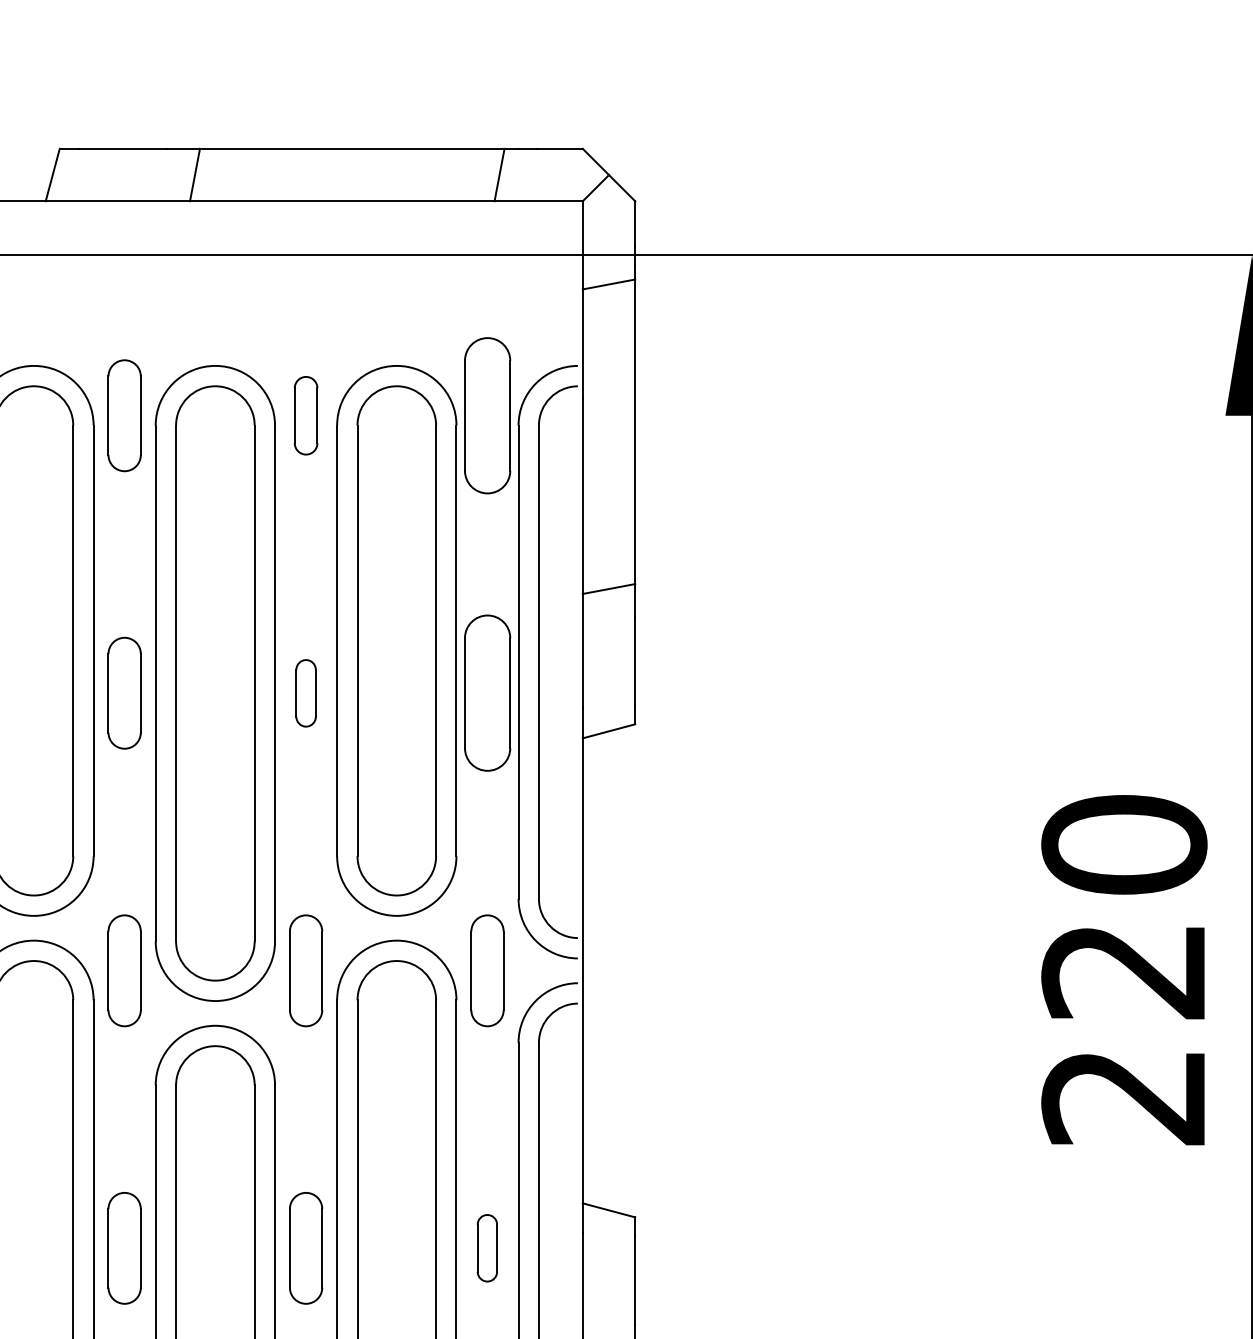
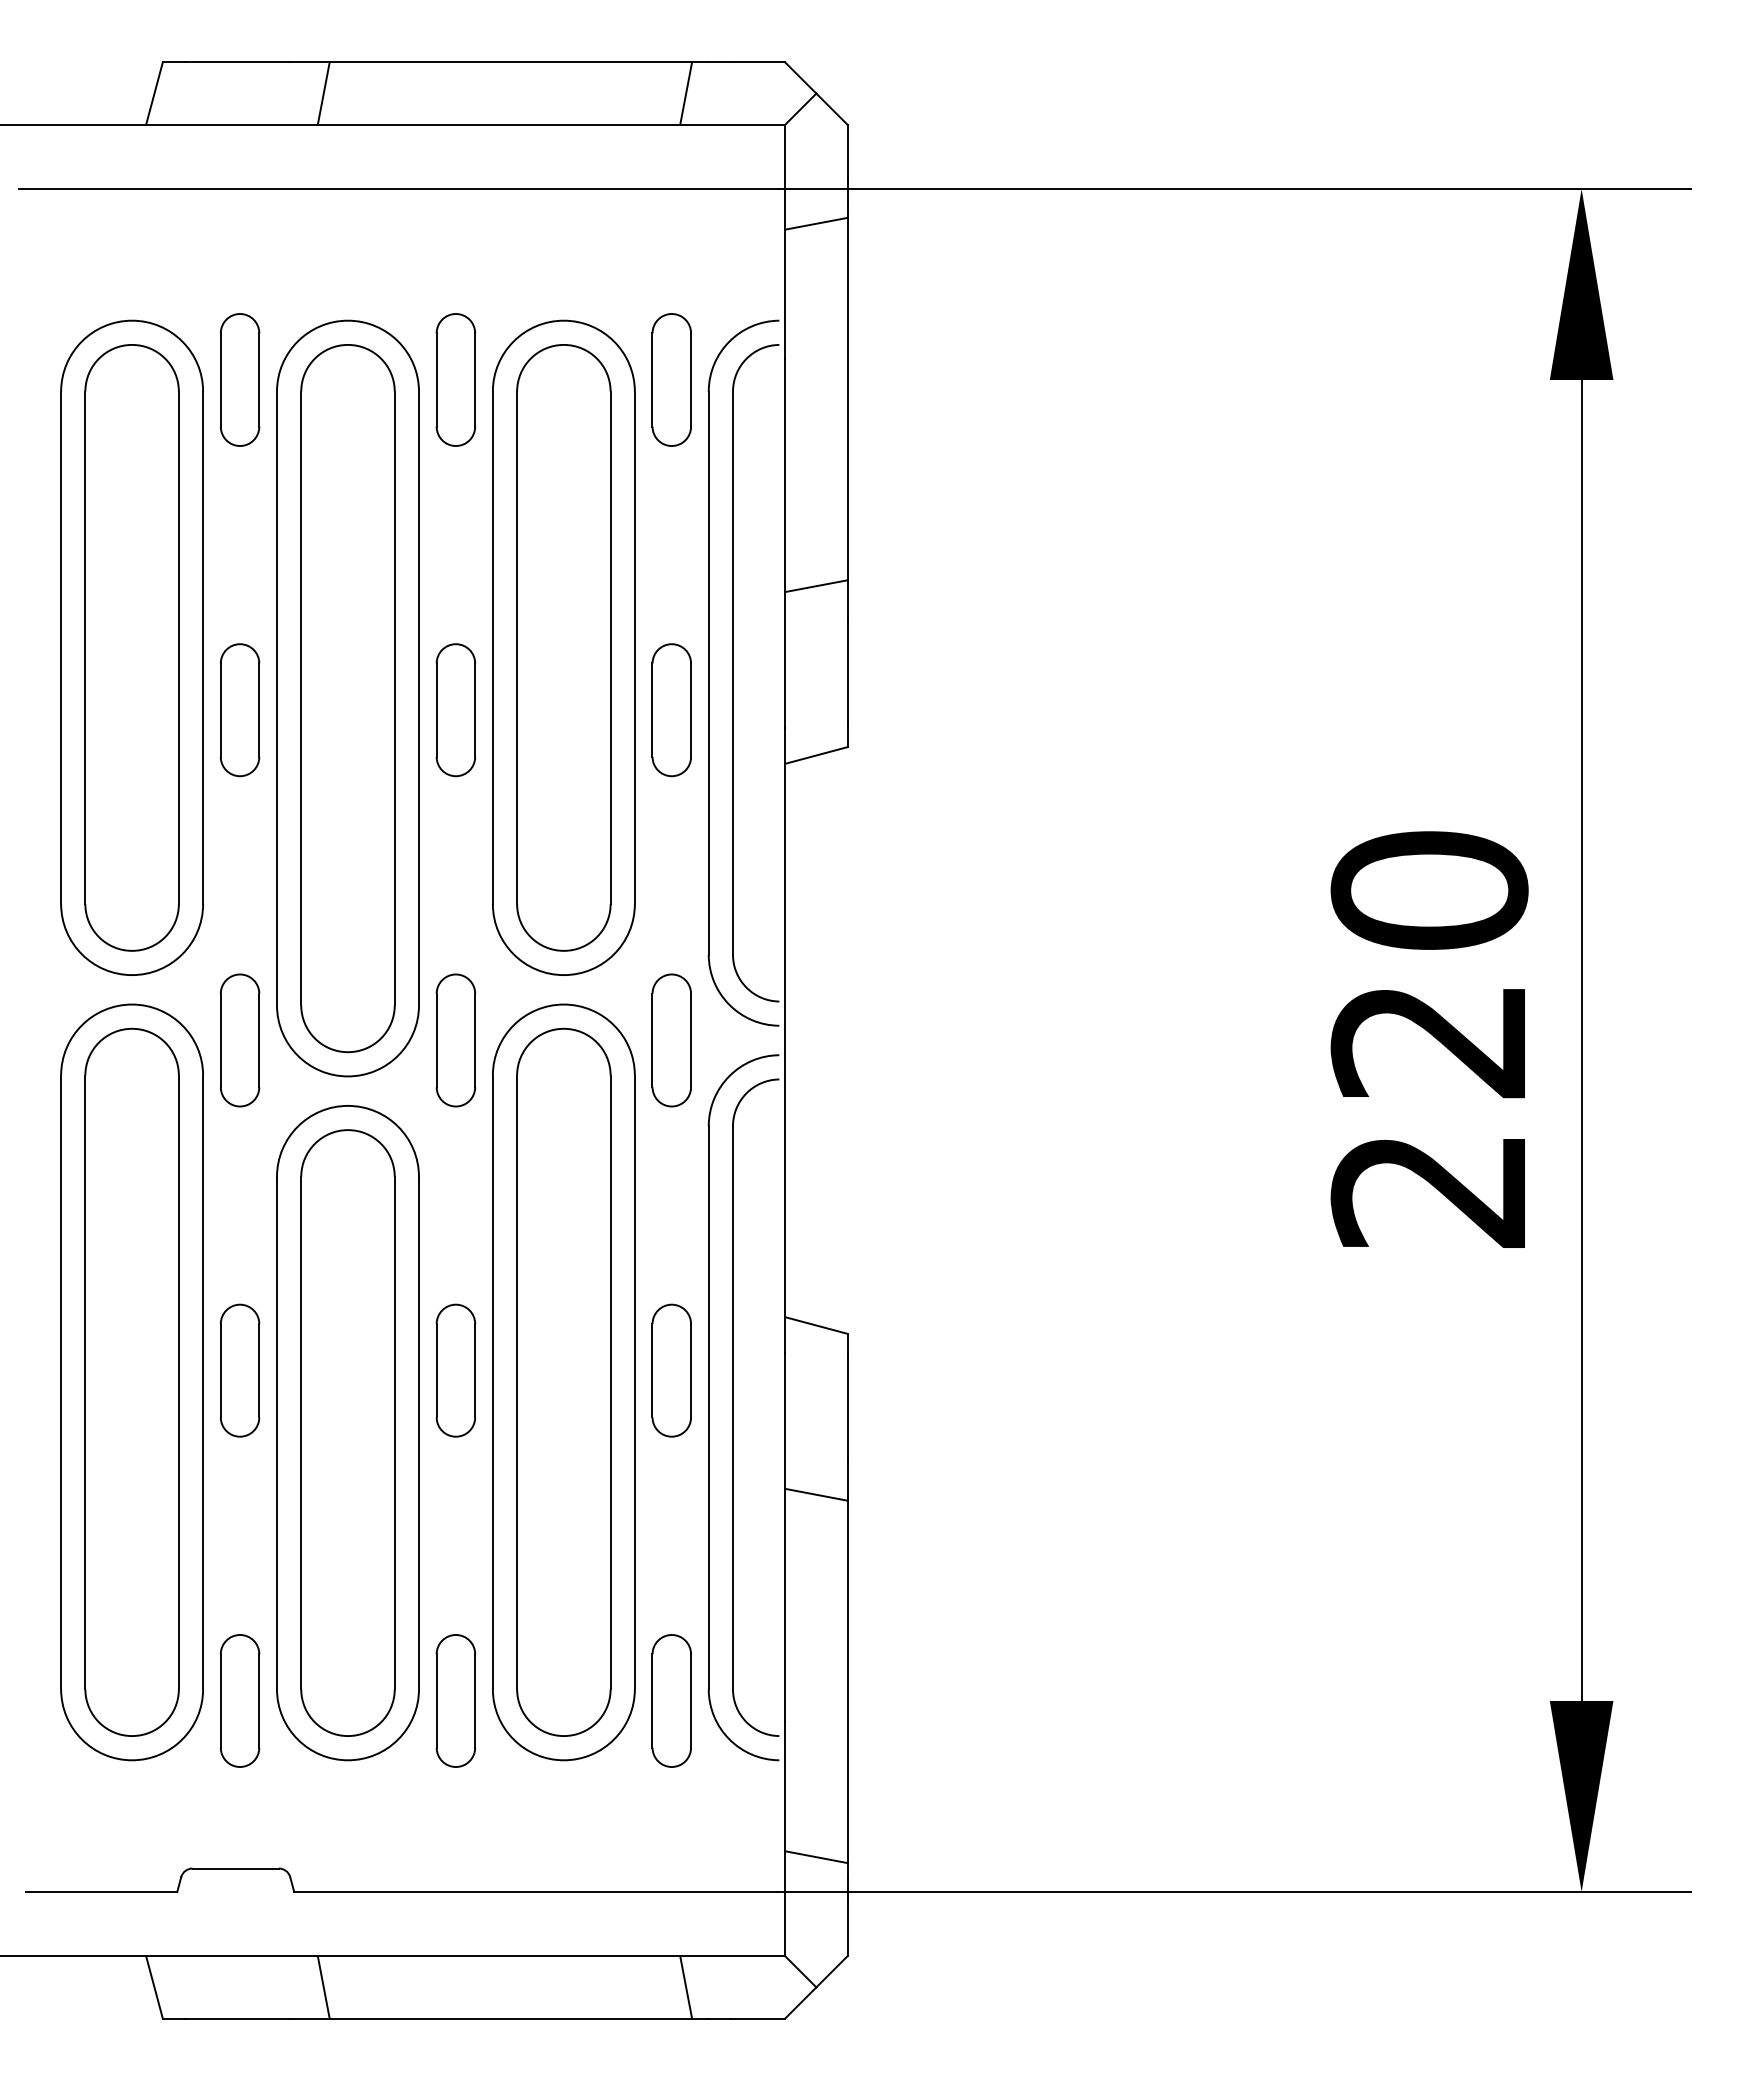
part: (305, 415) -> (455, 379), size x1.43
part: (487, 415) -> (671, 379), size x0.71
part: (305, 693) -> (455, 710), size x1.67
part: (487, 693) -> (671, 710), size x0.71
part: (487, 1248) -> (671, 1370), size x1.67

